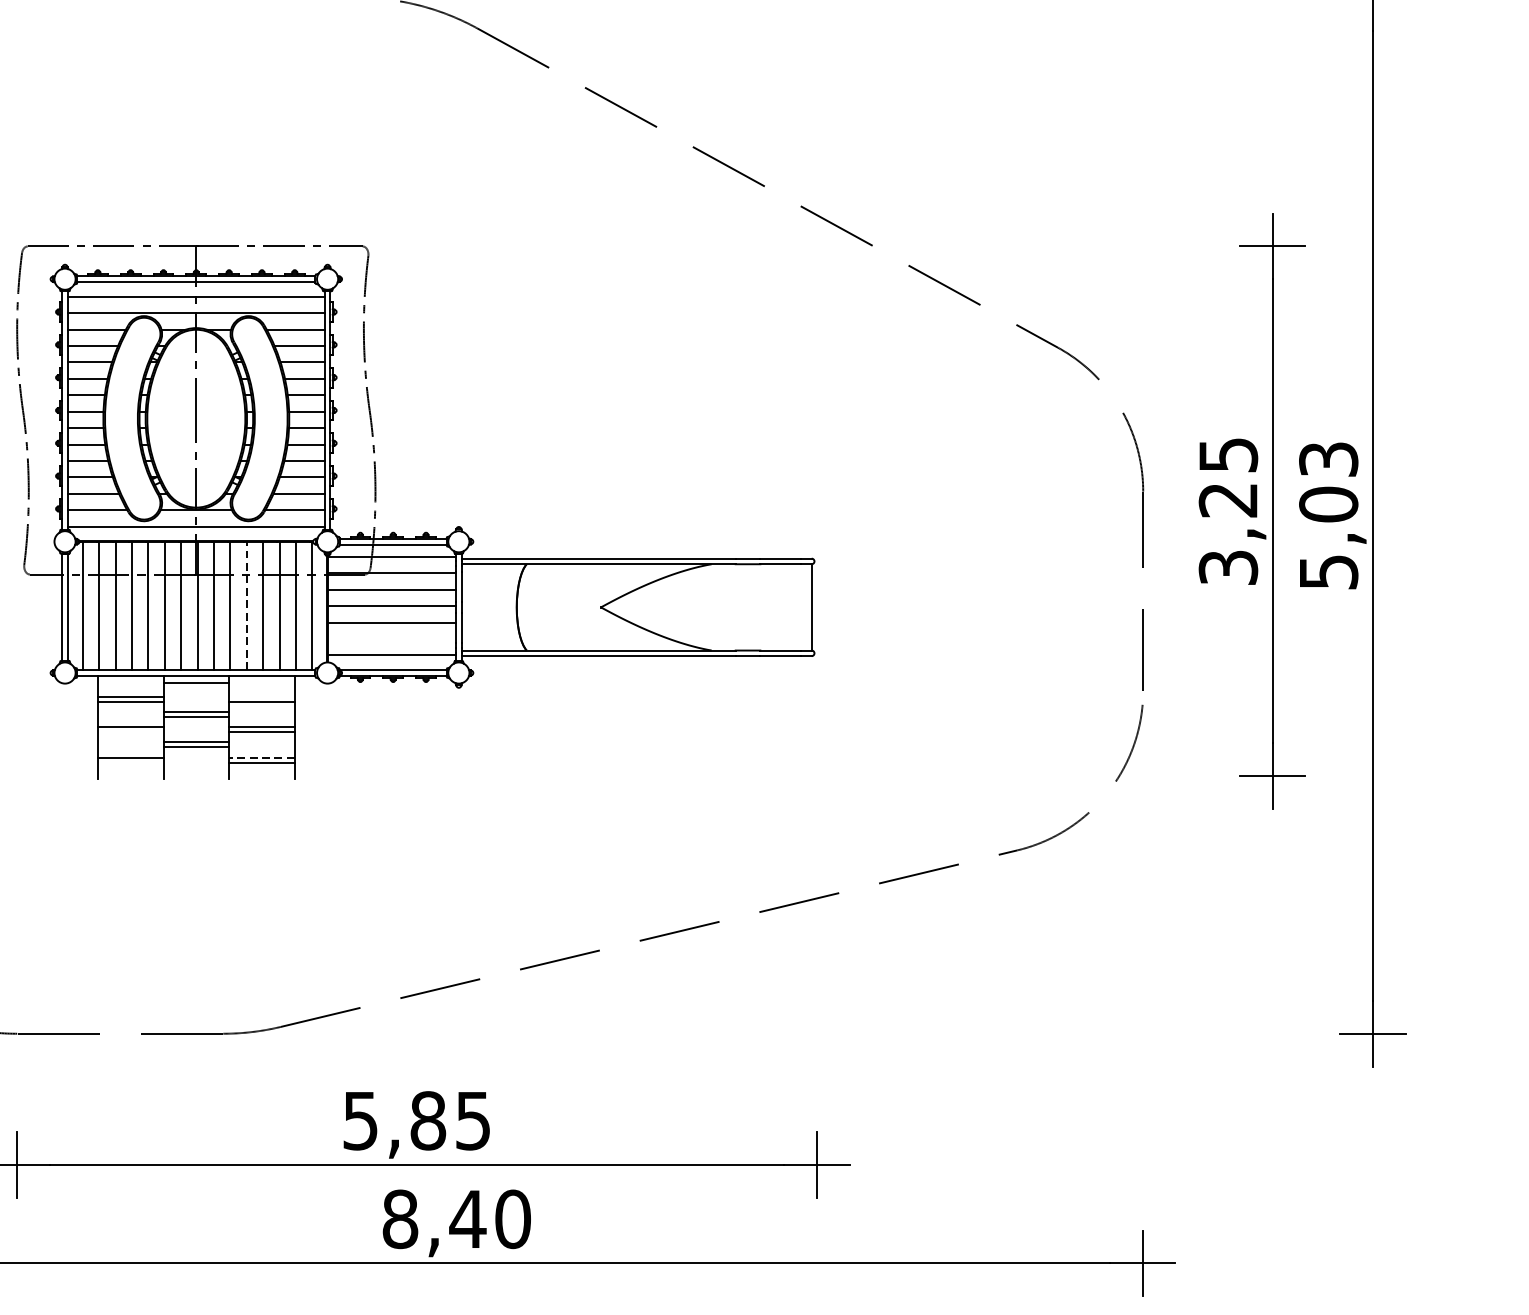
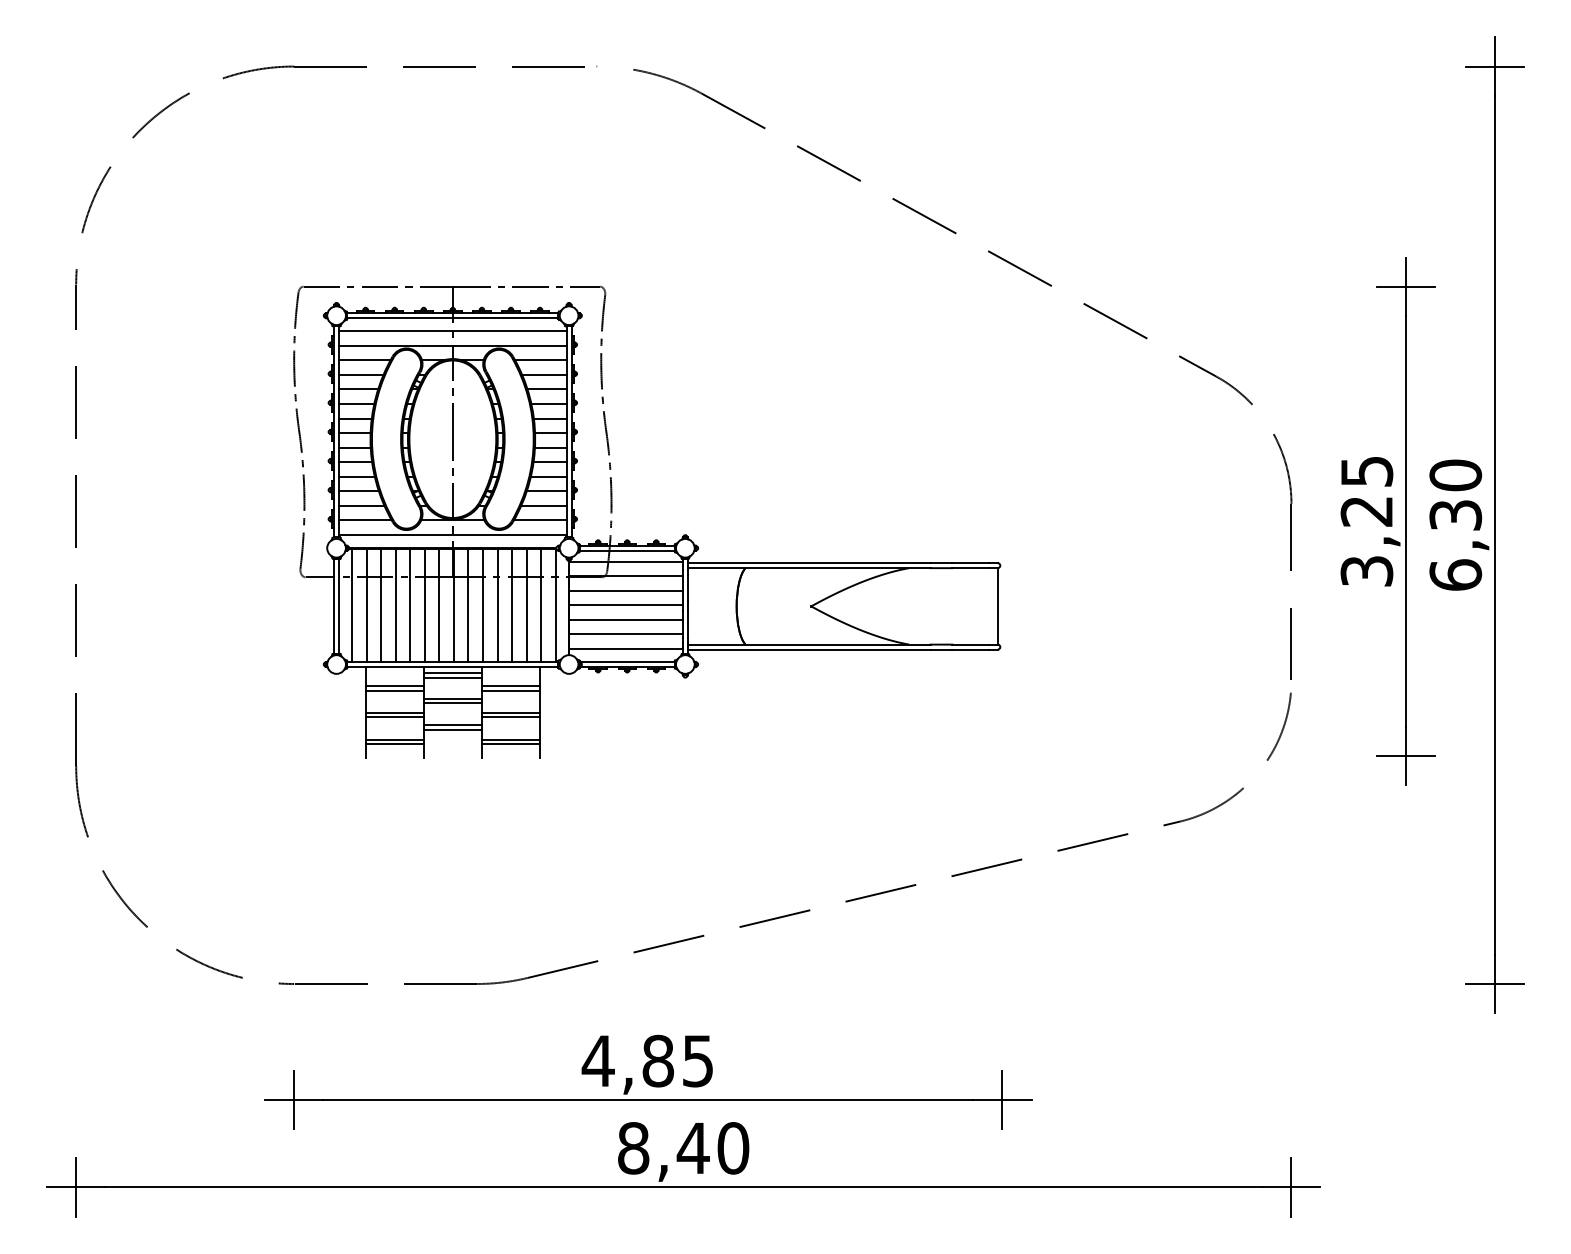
text: (1328, 514) -> (1455, 524), 5,03 -> 6,30
line: (246, 606) -> (497, 605), dashed -> solid
line: (391, 639) -> (625, 634), added
line: (195, 687) -> (452, 677), added
line: (261, 697) -> (510, 686), added
line: (130, 731) -> (394, 716), added
line: (261, 757) -> (510, 739), dashed -> solid
line: (130, 763) -> (394, 744), added
text: (359, 1121) -> (597, 1061), 5,85 -> 4,85

